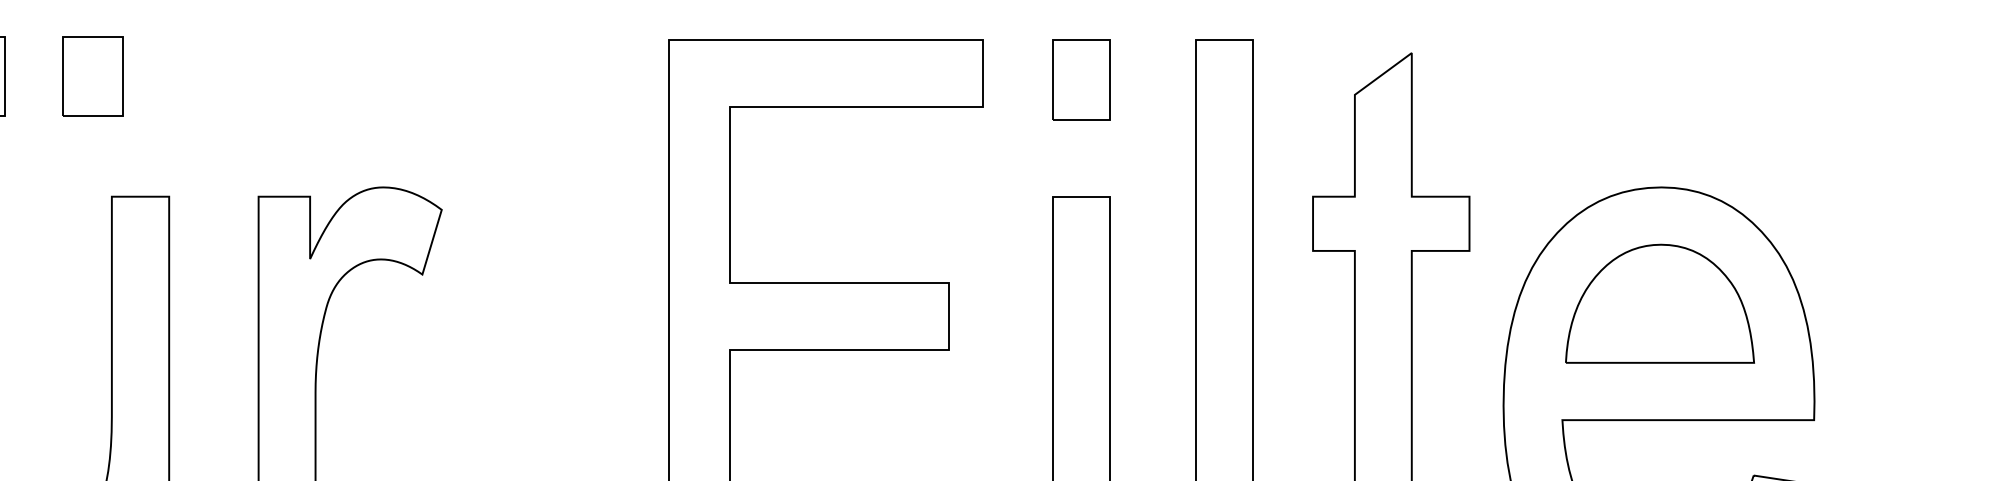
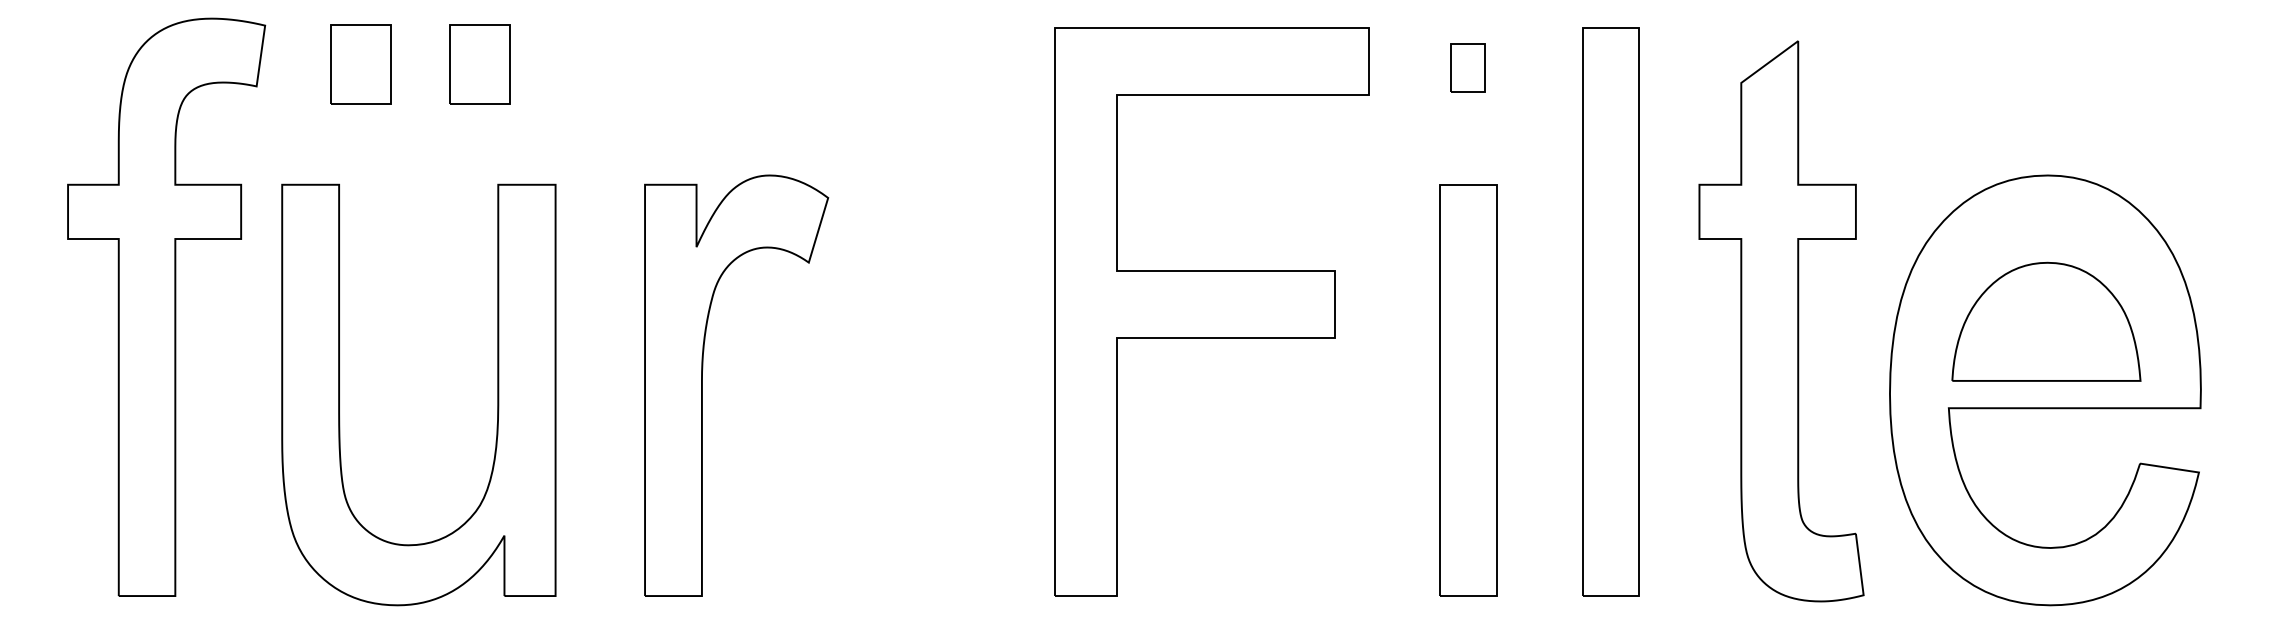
part: (1082, 80) -> (1468, 68), size x0.6
part: (1660, 303) -> (2046, 321), moved

